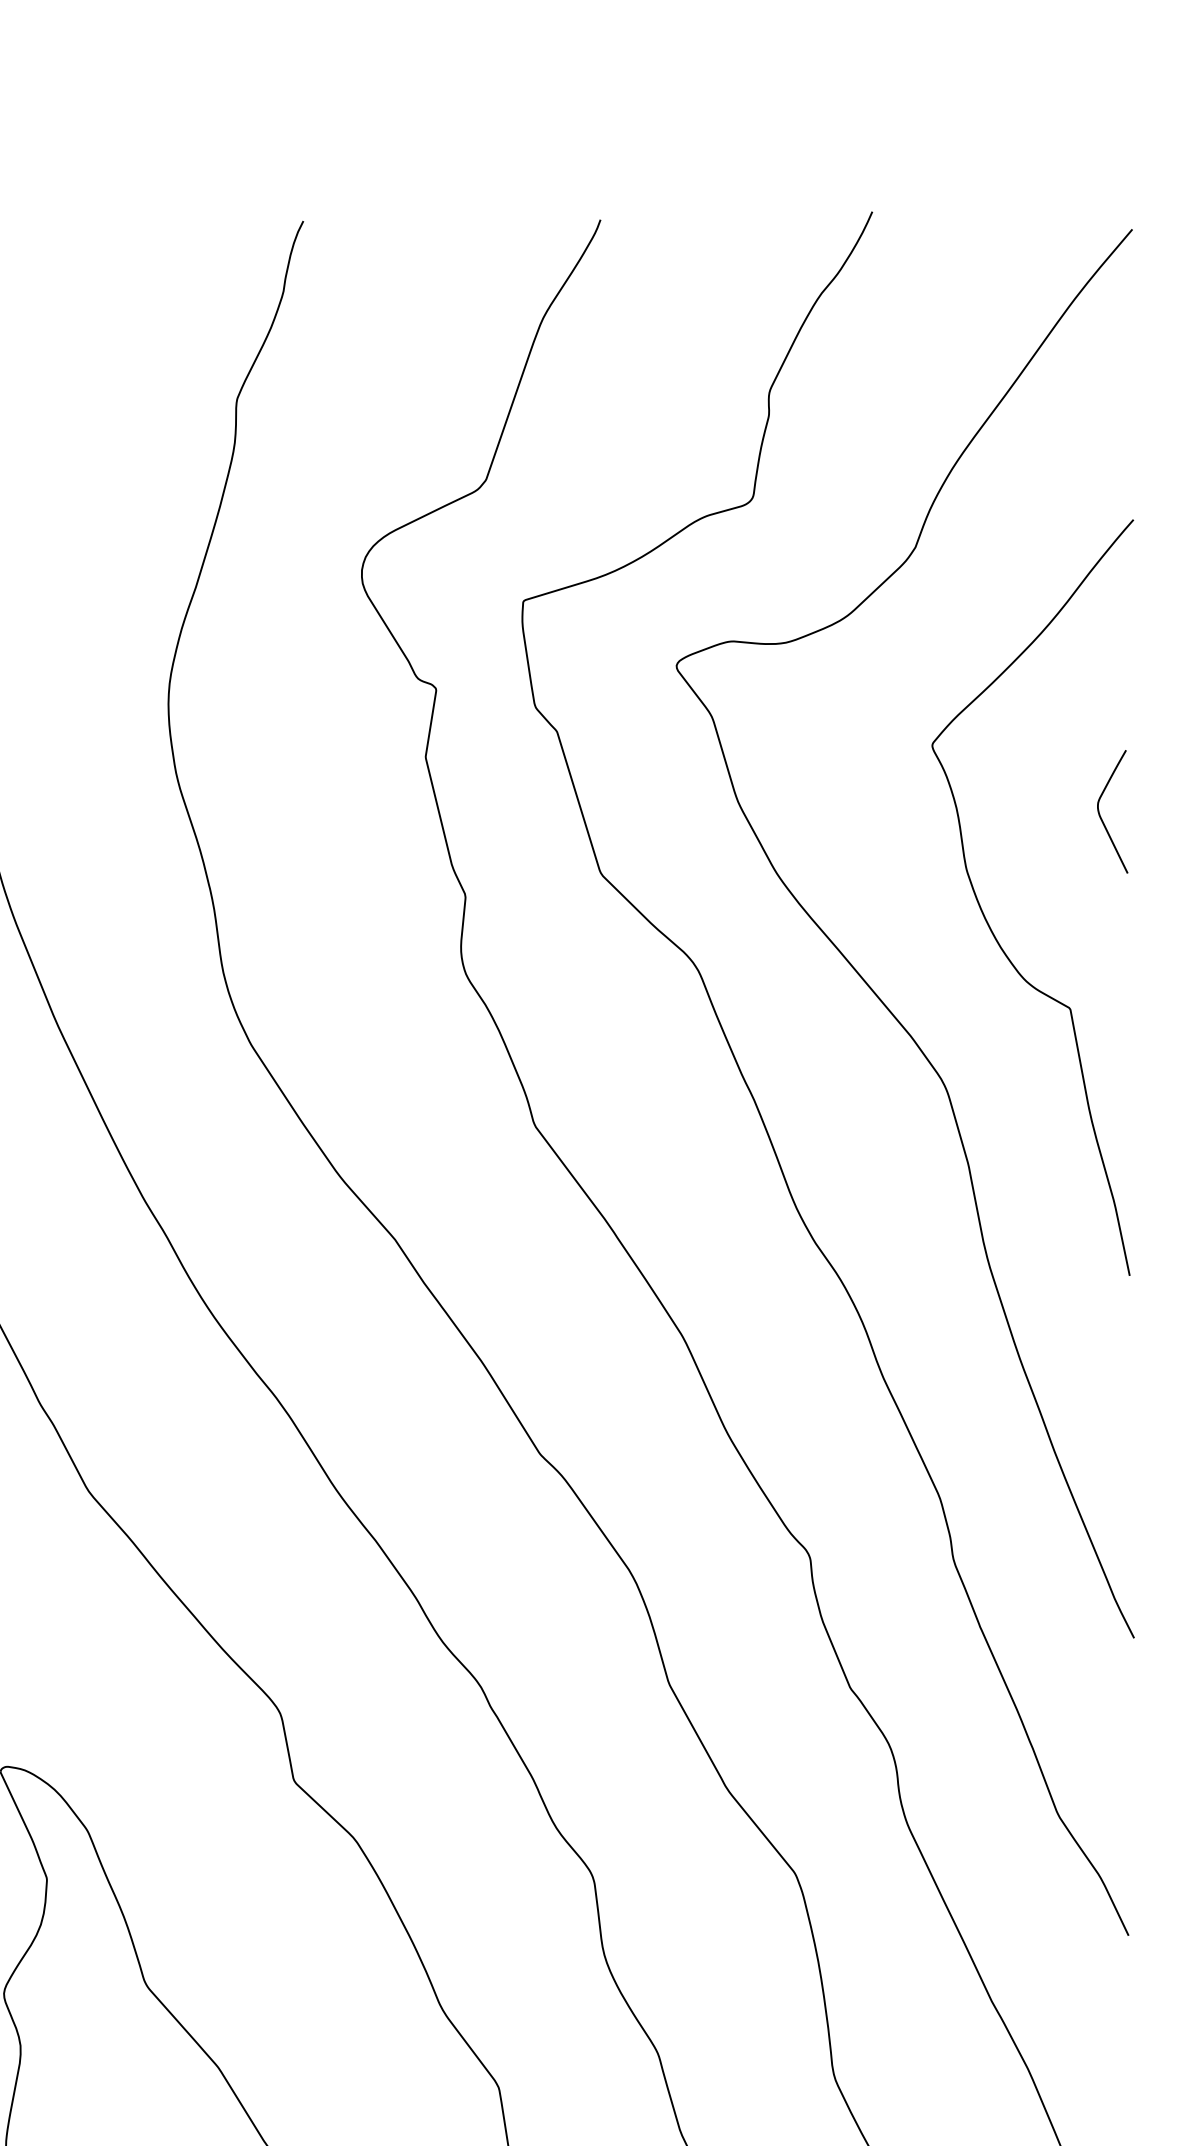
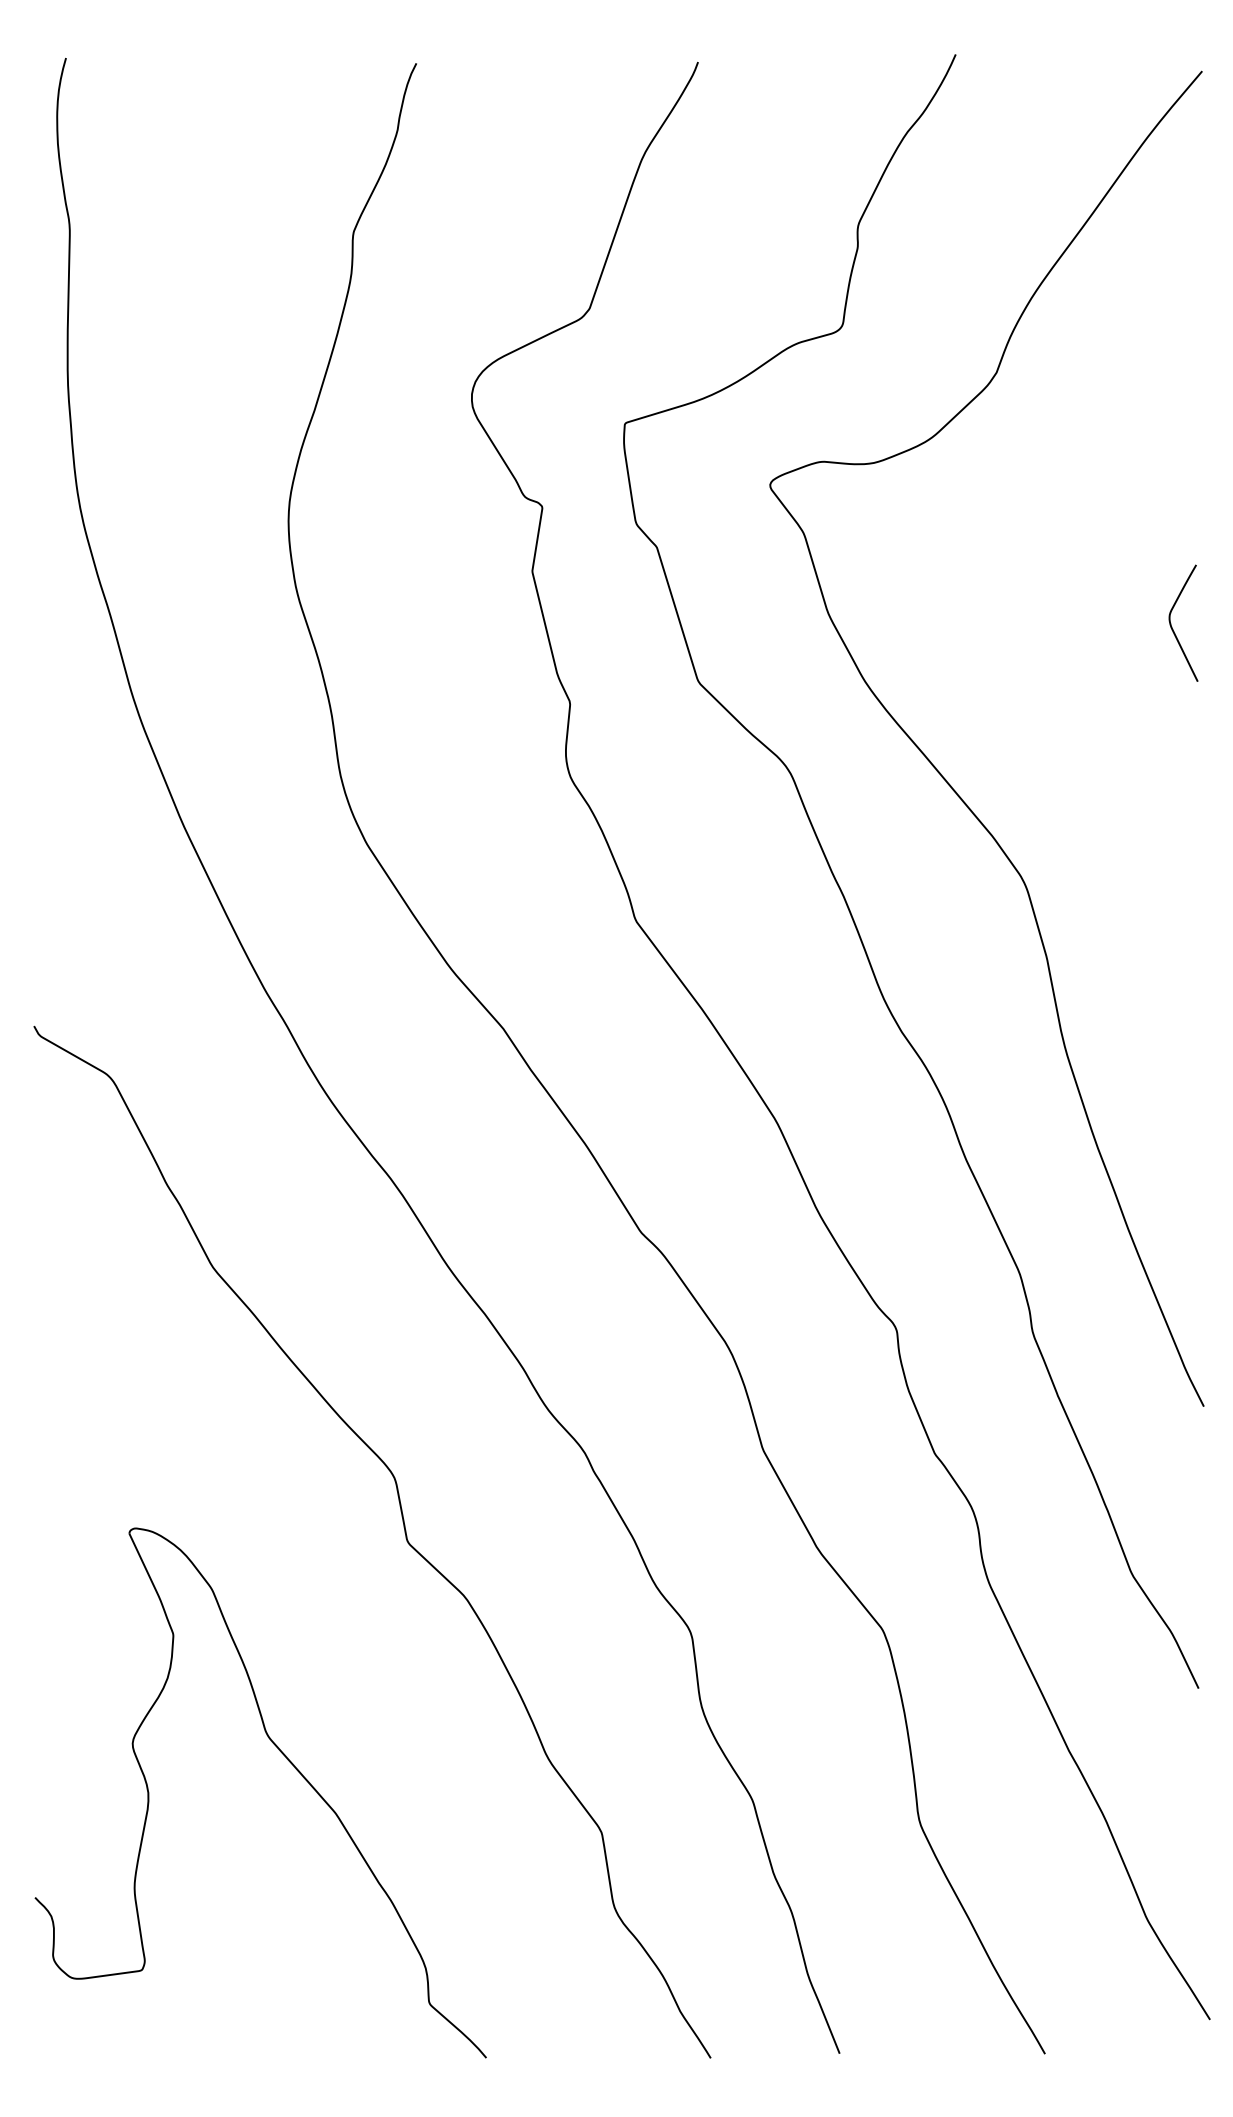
curve: (987, 919) -> (1064, 725), removed

